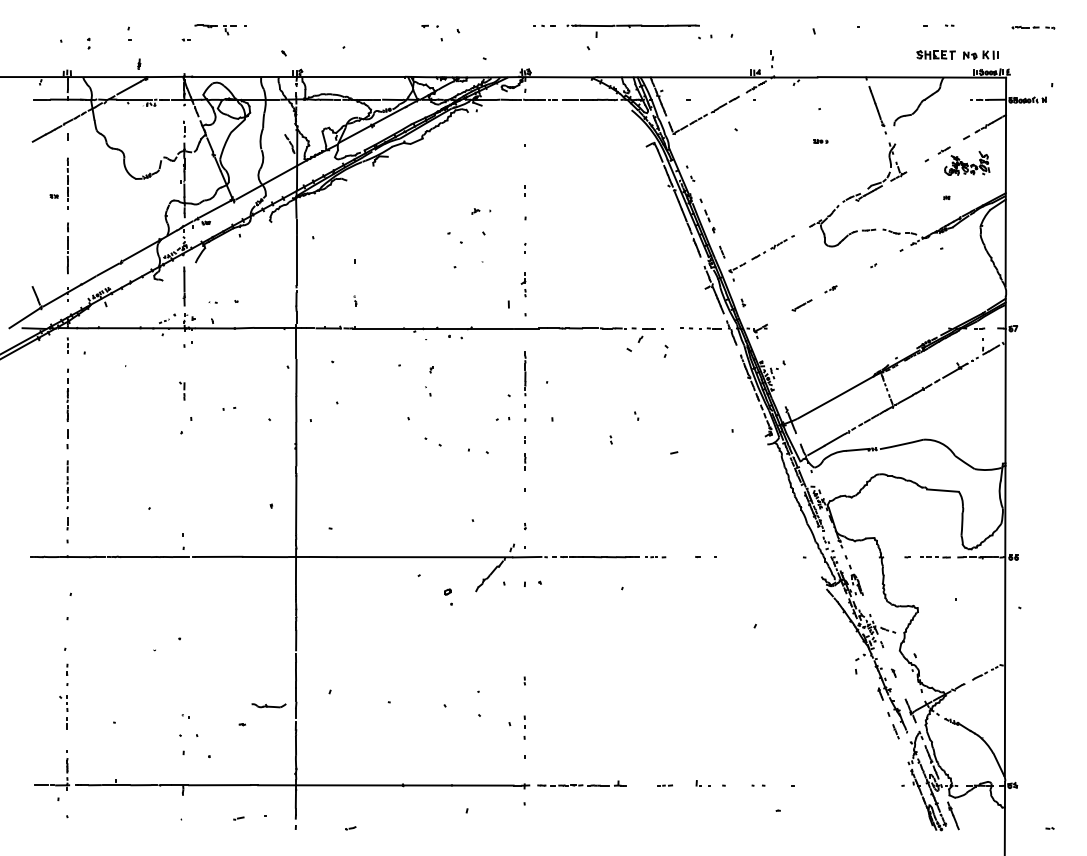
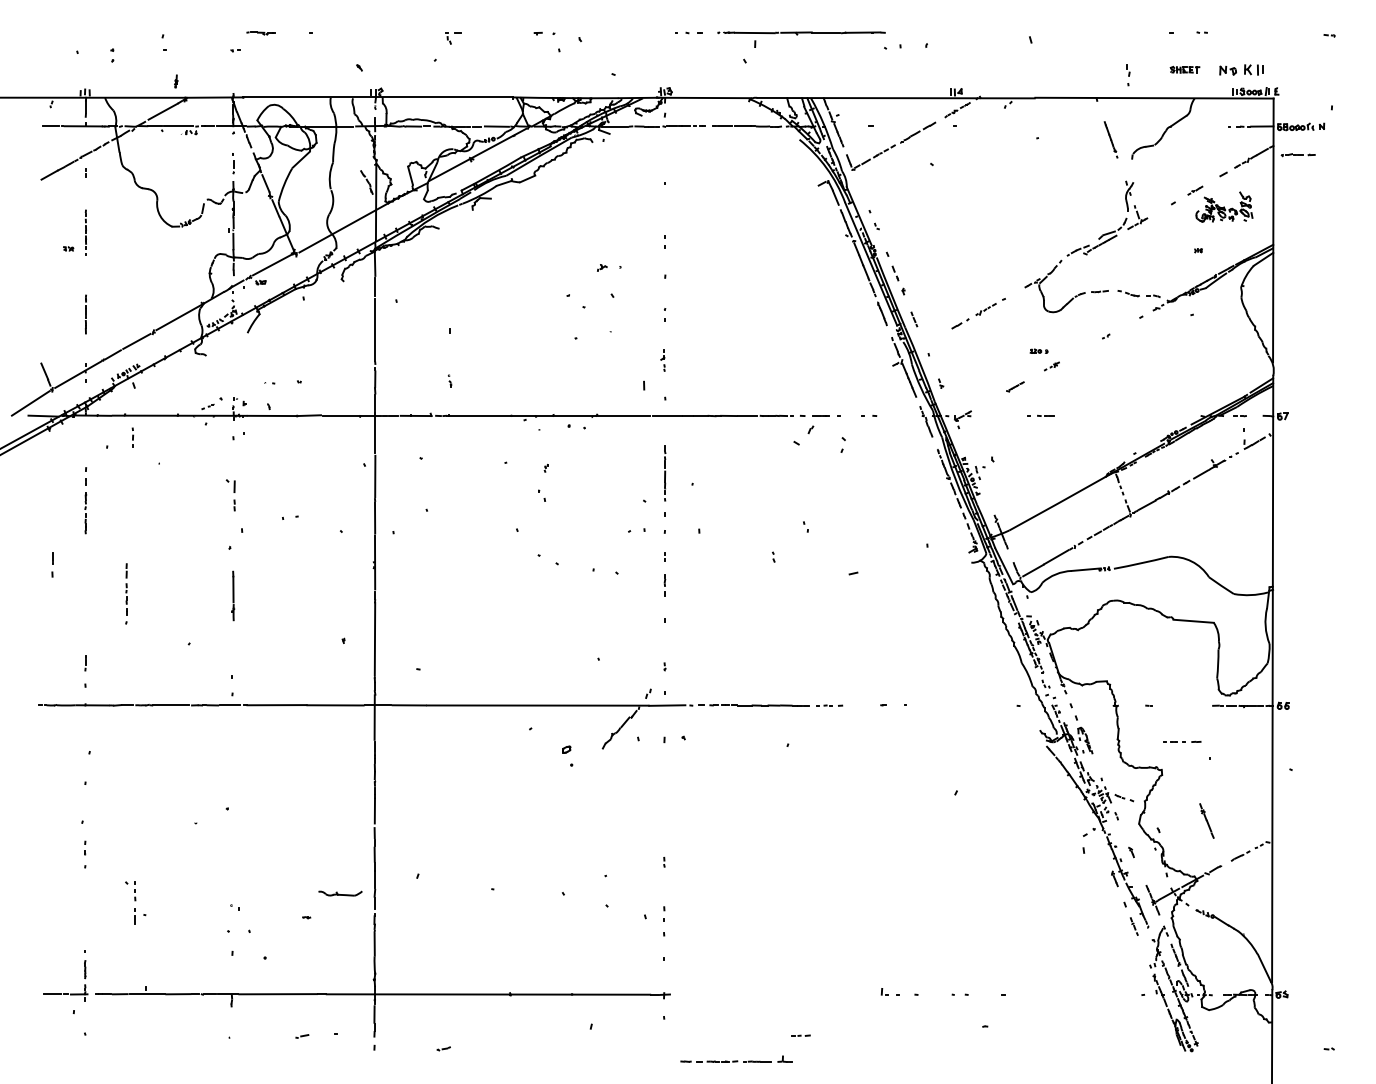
part: (1024, 27) -> (1297, 155), moved
part: (230, 30) -> (453, 38), moved
part: (935, 54) -> (1184, 69), size x0.6
part: (772, 59) -> (1128, 75), moved
part: (877, 110) -> (1110, 139), size x0.6
part: (820, 140) -> (1038, 350), moved
part: (67, 183) -> (85, 232), size x0.7
part: (67, 248) -> (85, 314), size x0.6
part: (737, 267) -> (933, 338), removed
part: (523, 284) -> (662, 360), size x0.7
line: (184, 286) -> (233, 595), moved
part: (802, 305) -> (1015, 386), size x0.7
part: (709, 328) -> (1040, 415), moved
part: (67, 345) -> (132, 437), moved
part: (182, 391) -> (230, 495), size x1.4
part: (67, 438) -> (52, 564), moved
line: (67, 484) -> (126, 593), moved
part: (935, 557) -> (1182, 741), moved
part: (63, 712) -> (130, 902), moved
part: (581, 783) -> (736, 1058), moved
line: (664, 785) -> (800, 1035), moved
part: (953, 815) -> (1206, 820), moved

